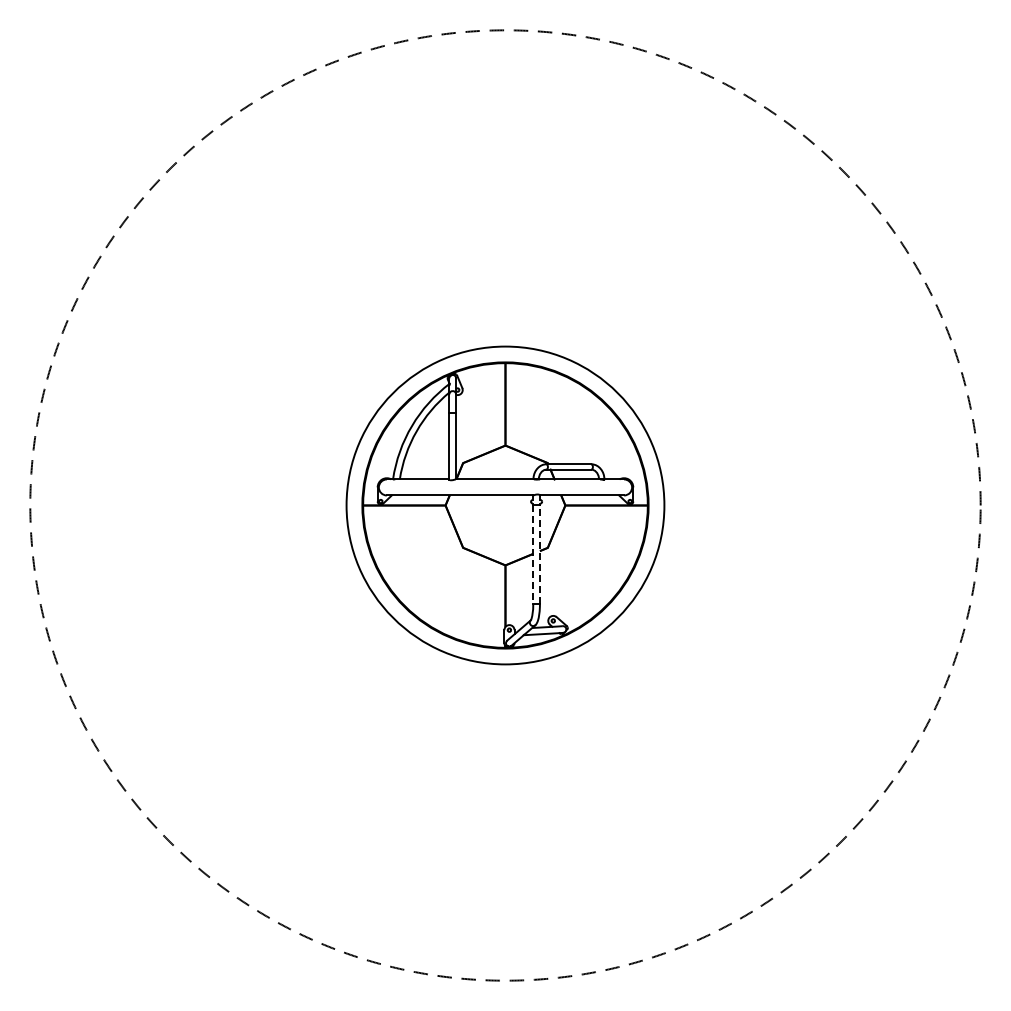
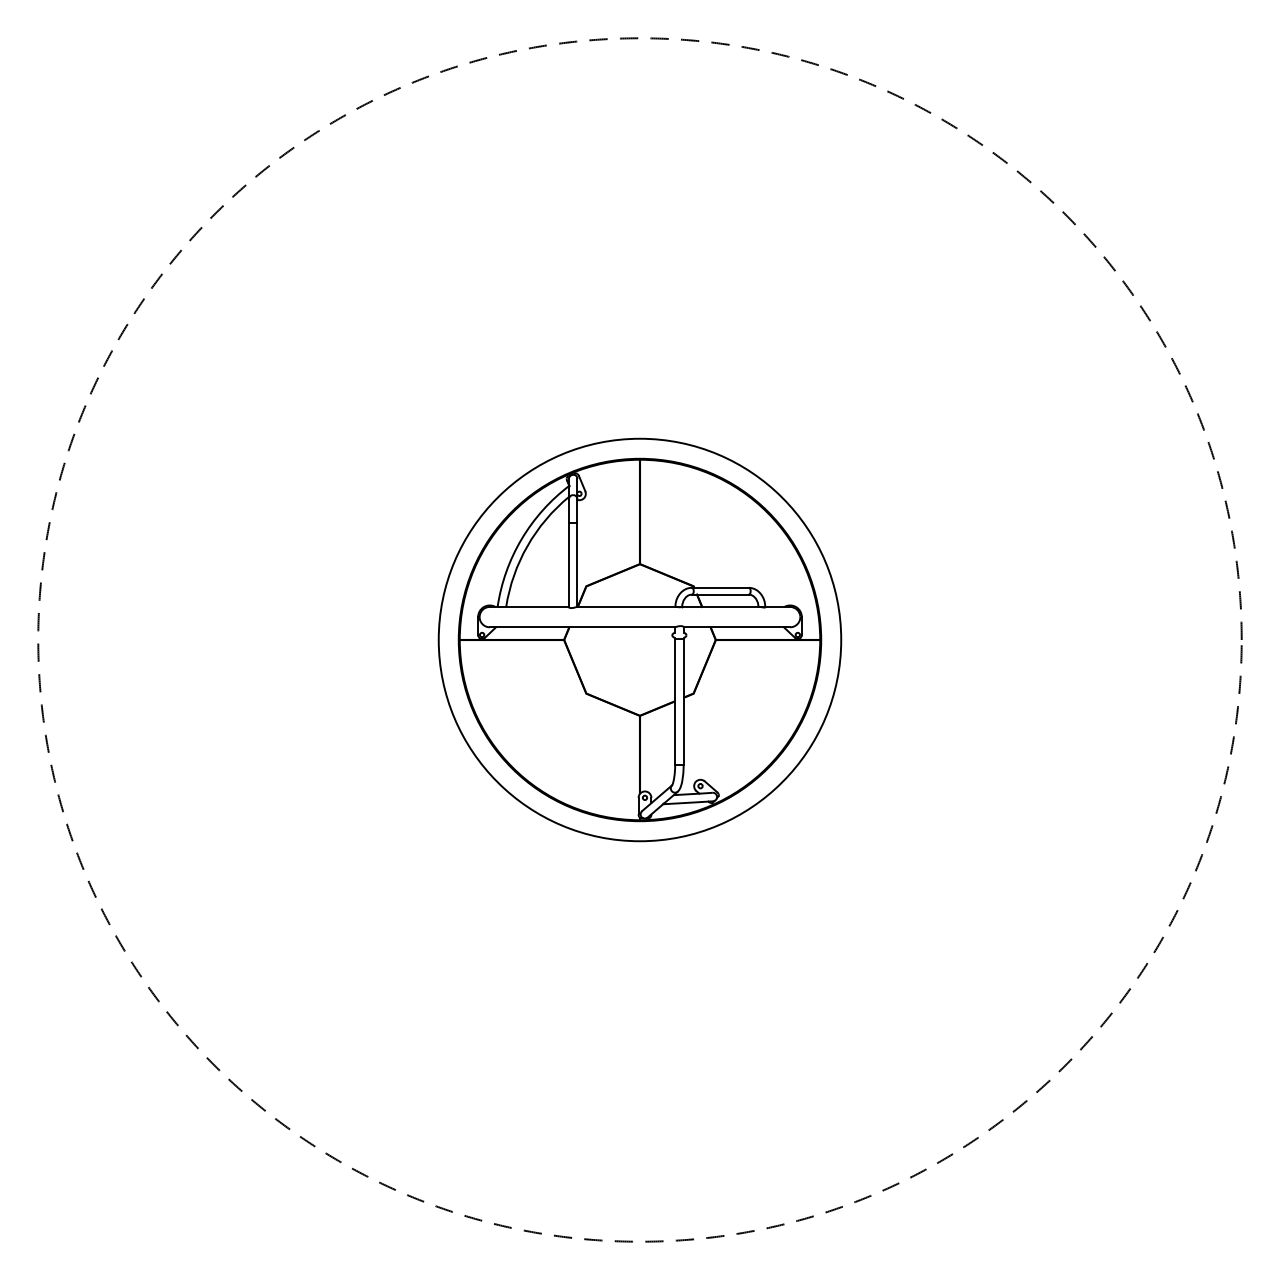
line: (533, 554) -> (675, 702), dashed -> solid
line: (539, 554) -> (683, 702), dashed -> solid

